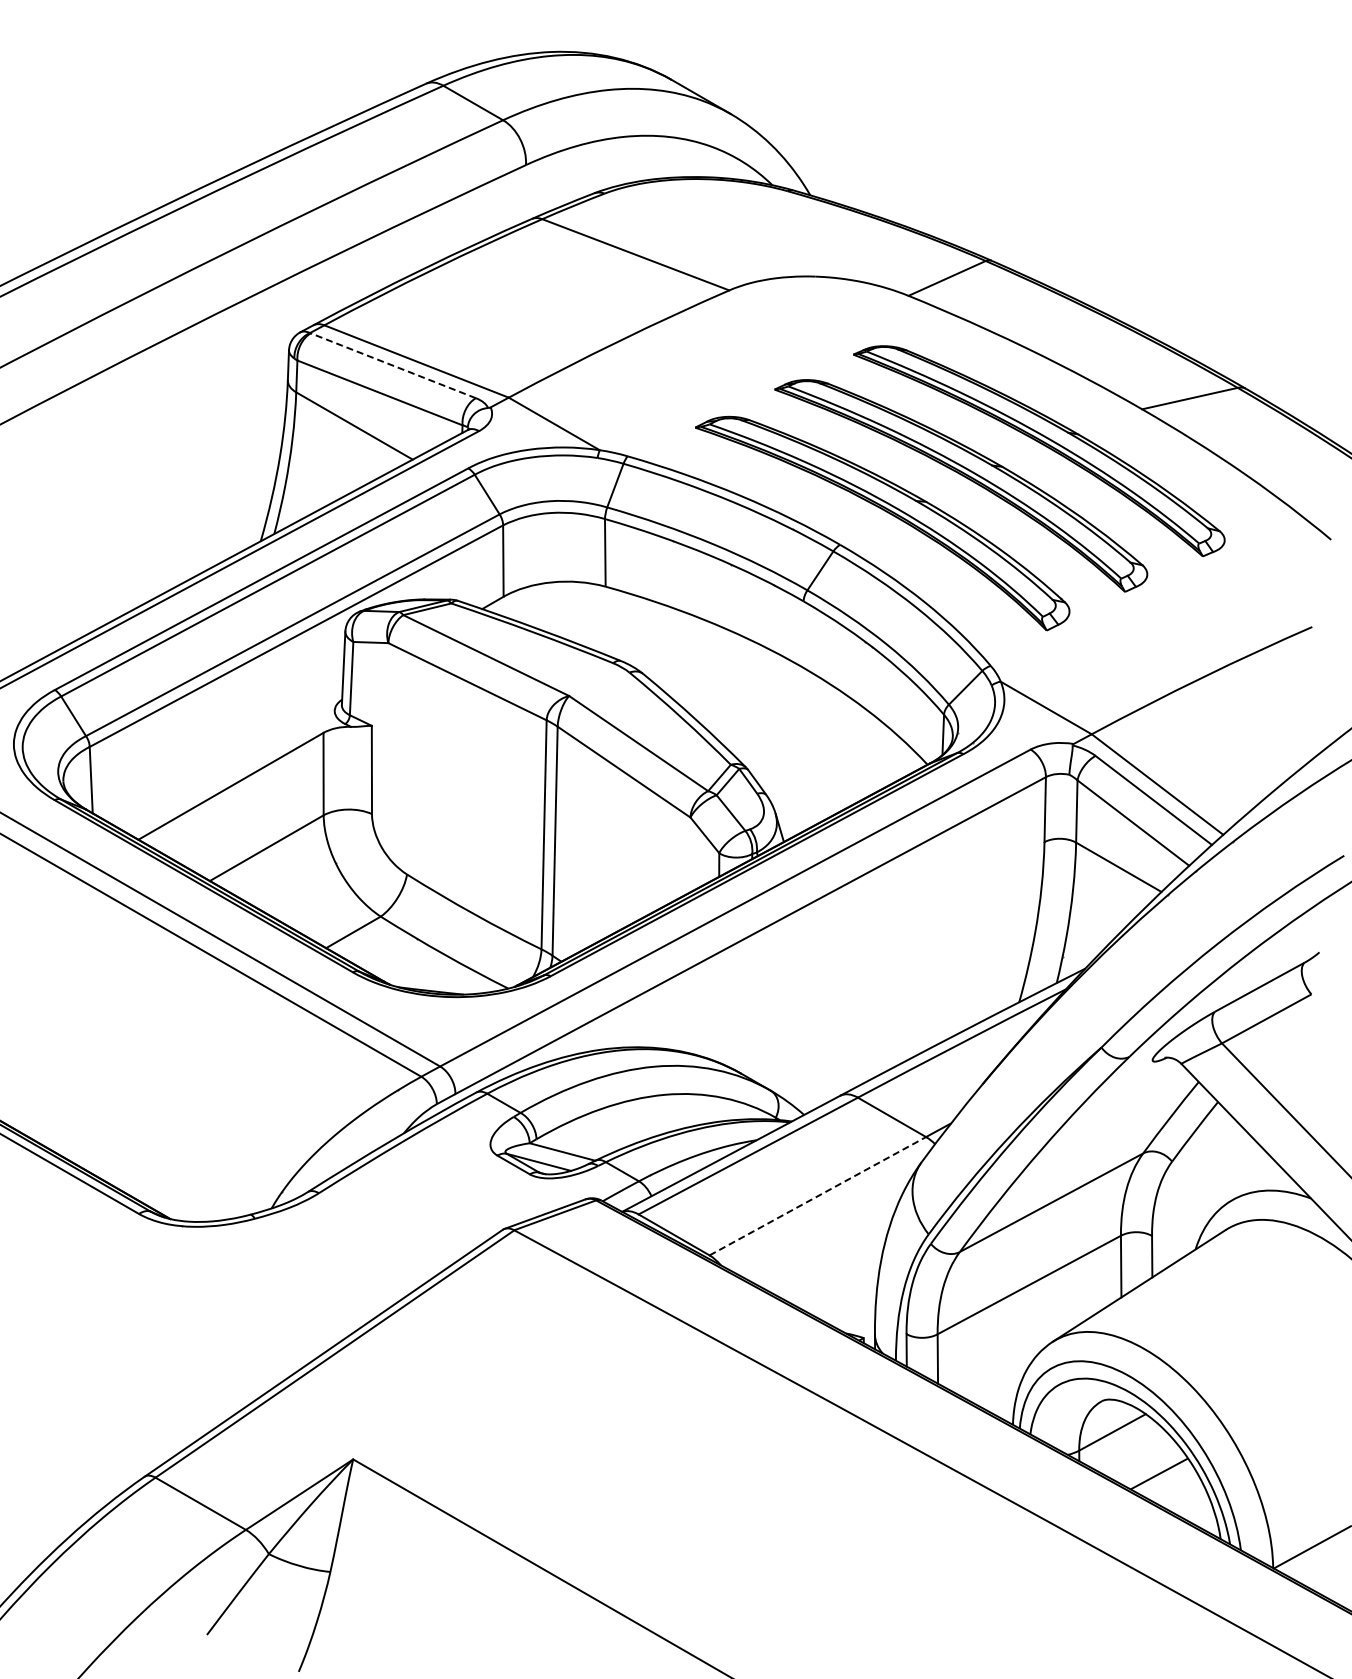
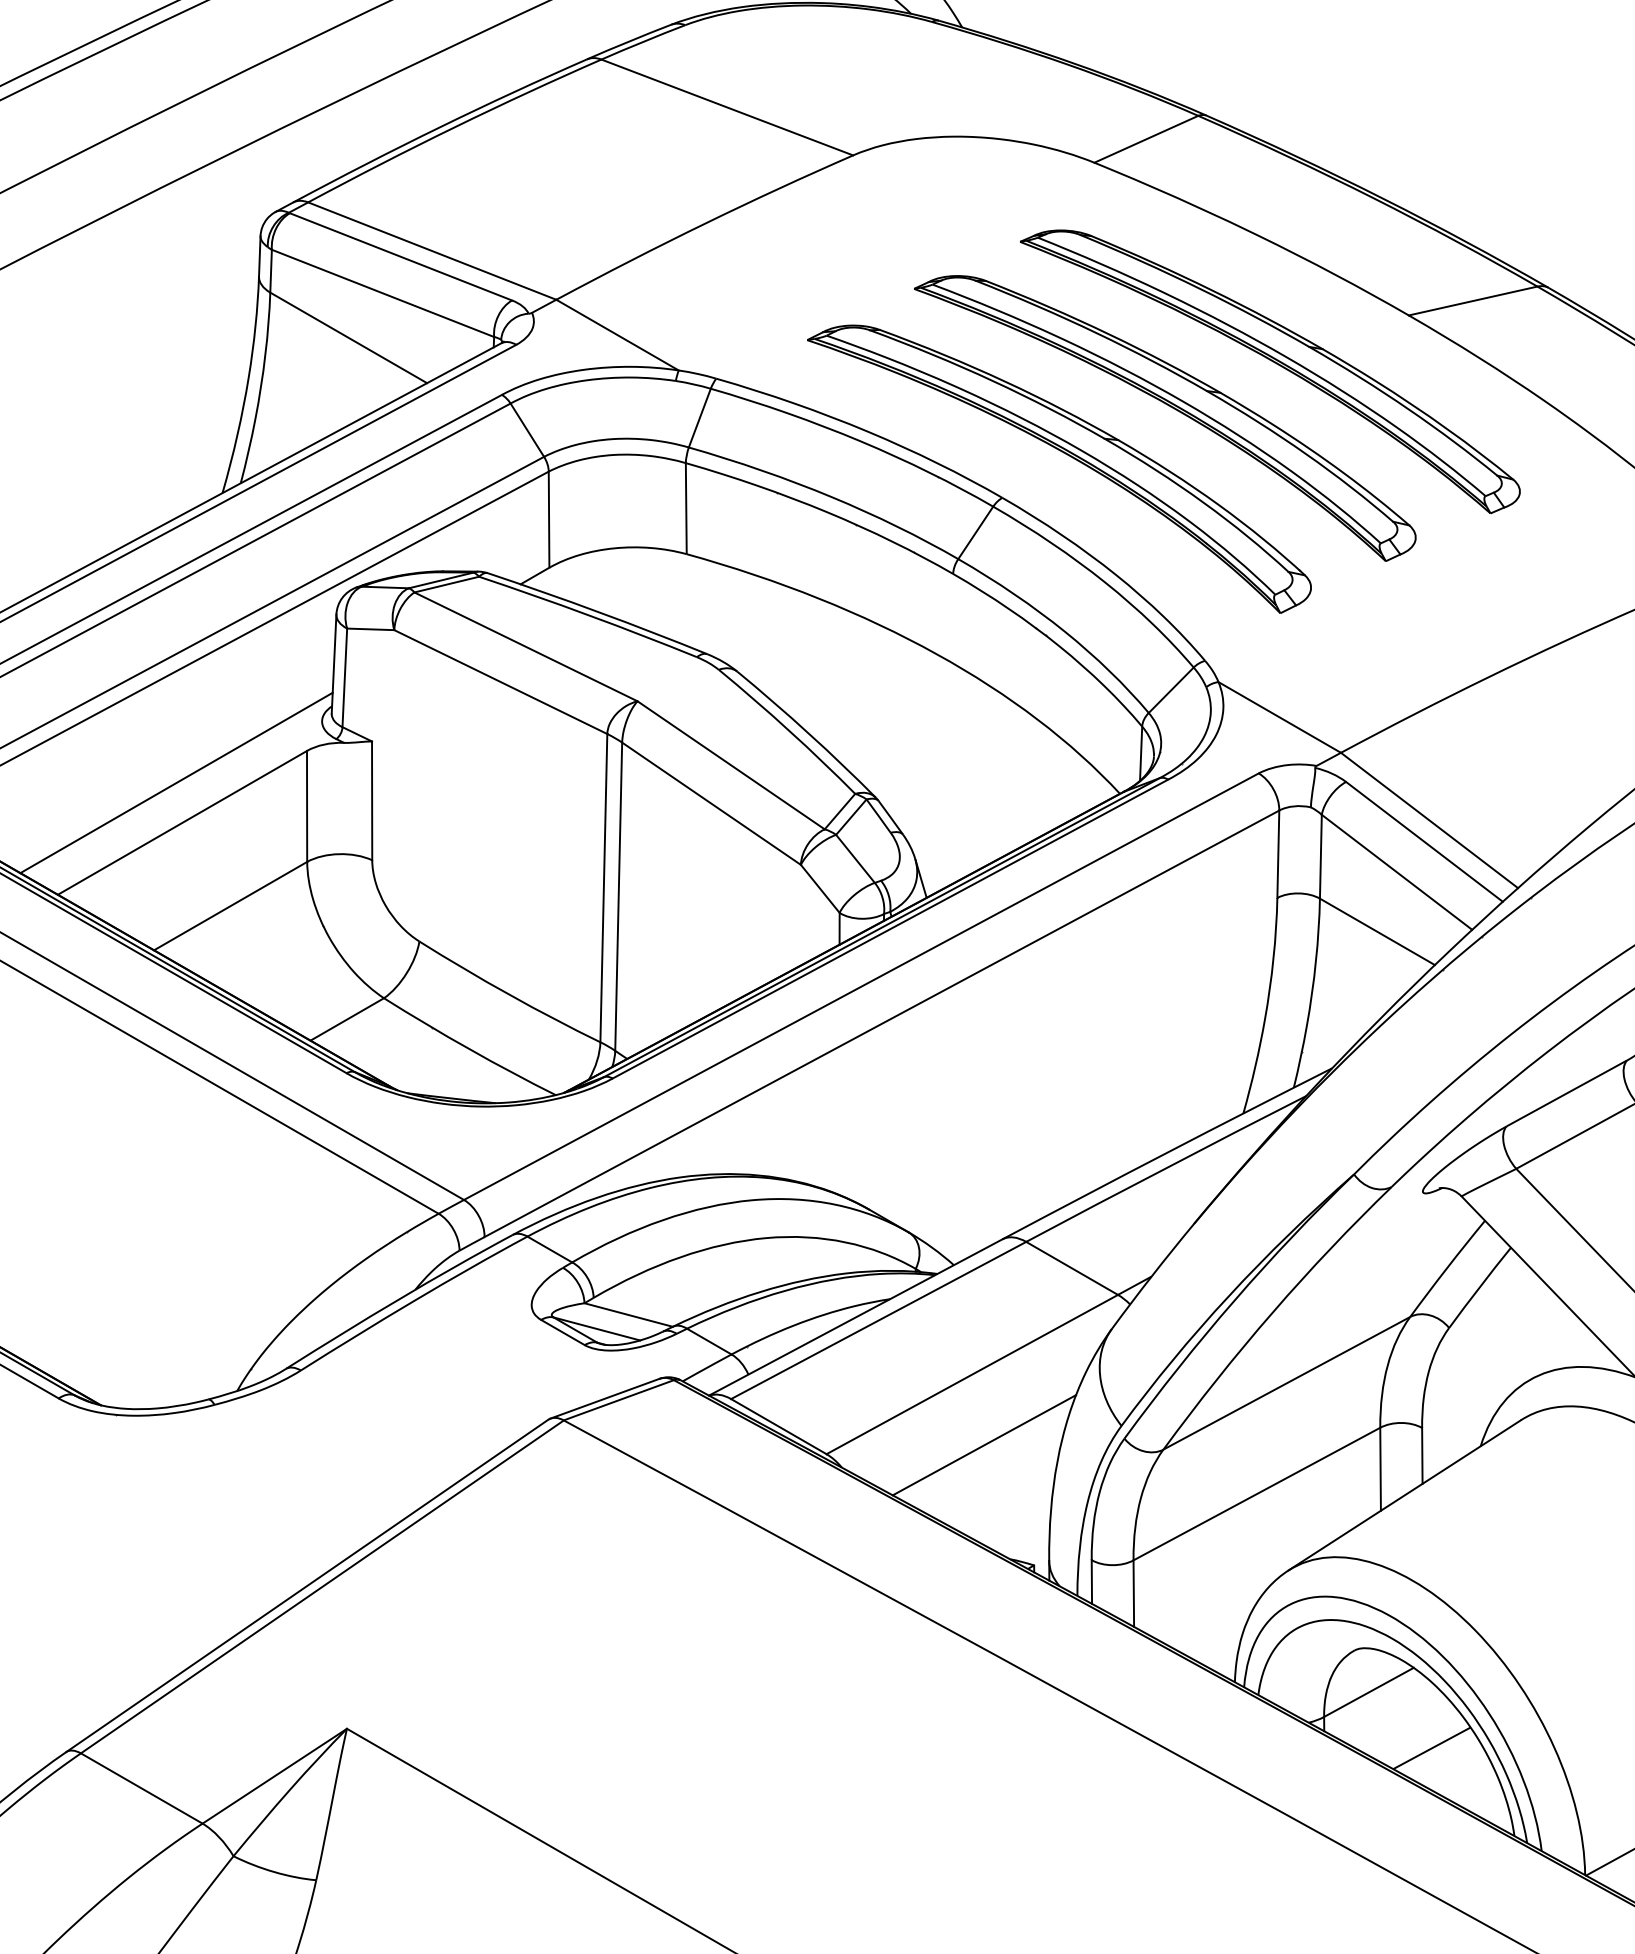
line: (393, 365) -> (401, 256), dashed -> solid
line: (226, 756) -> (176, 782), added
line: (818, 1195) -> (973, 1373), dashed -> solid
line: (826, 1248) -> (983, 1444), added

